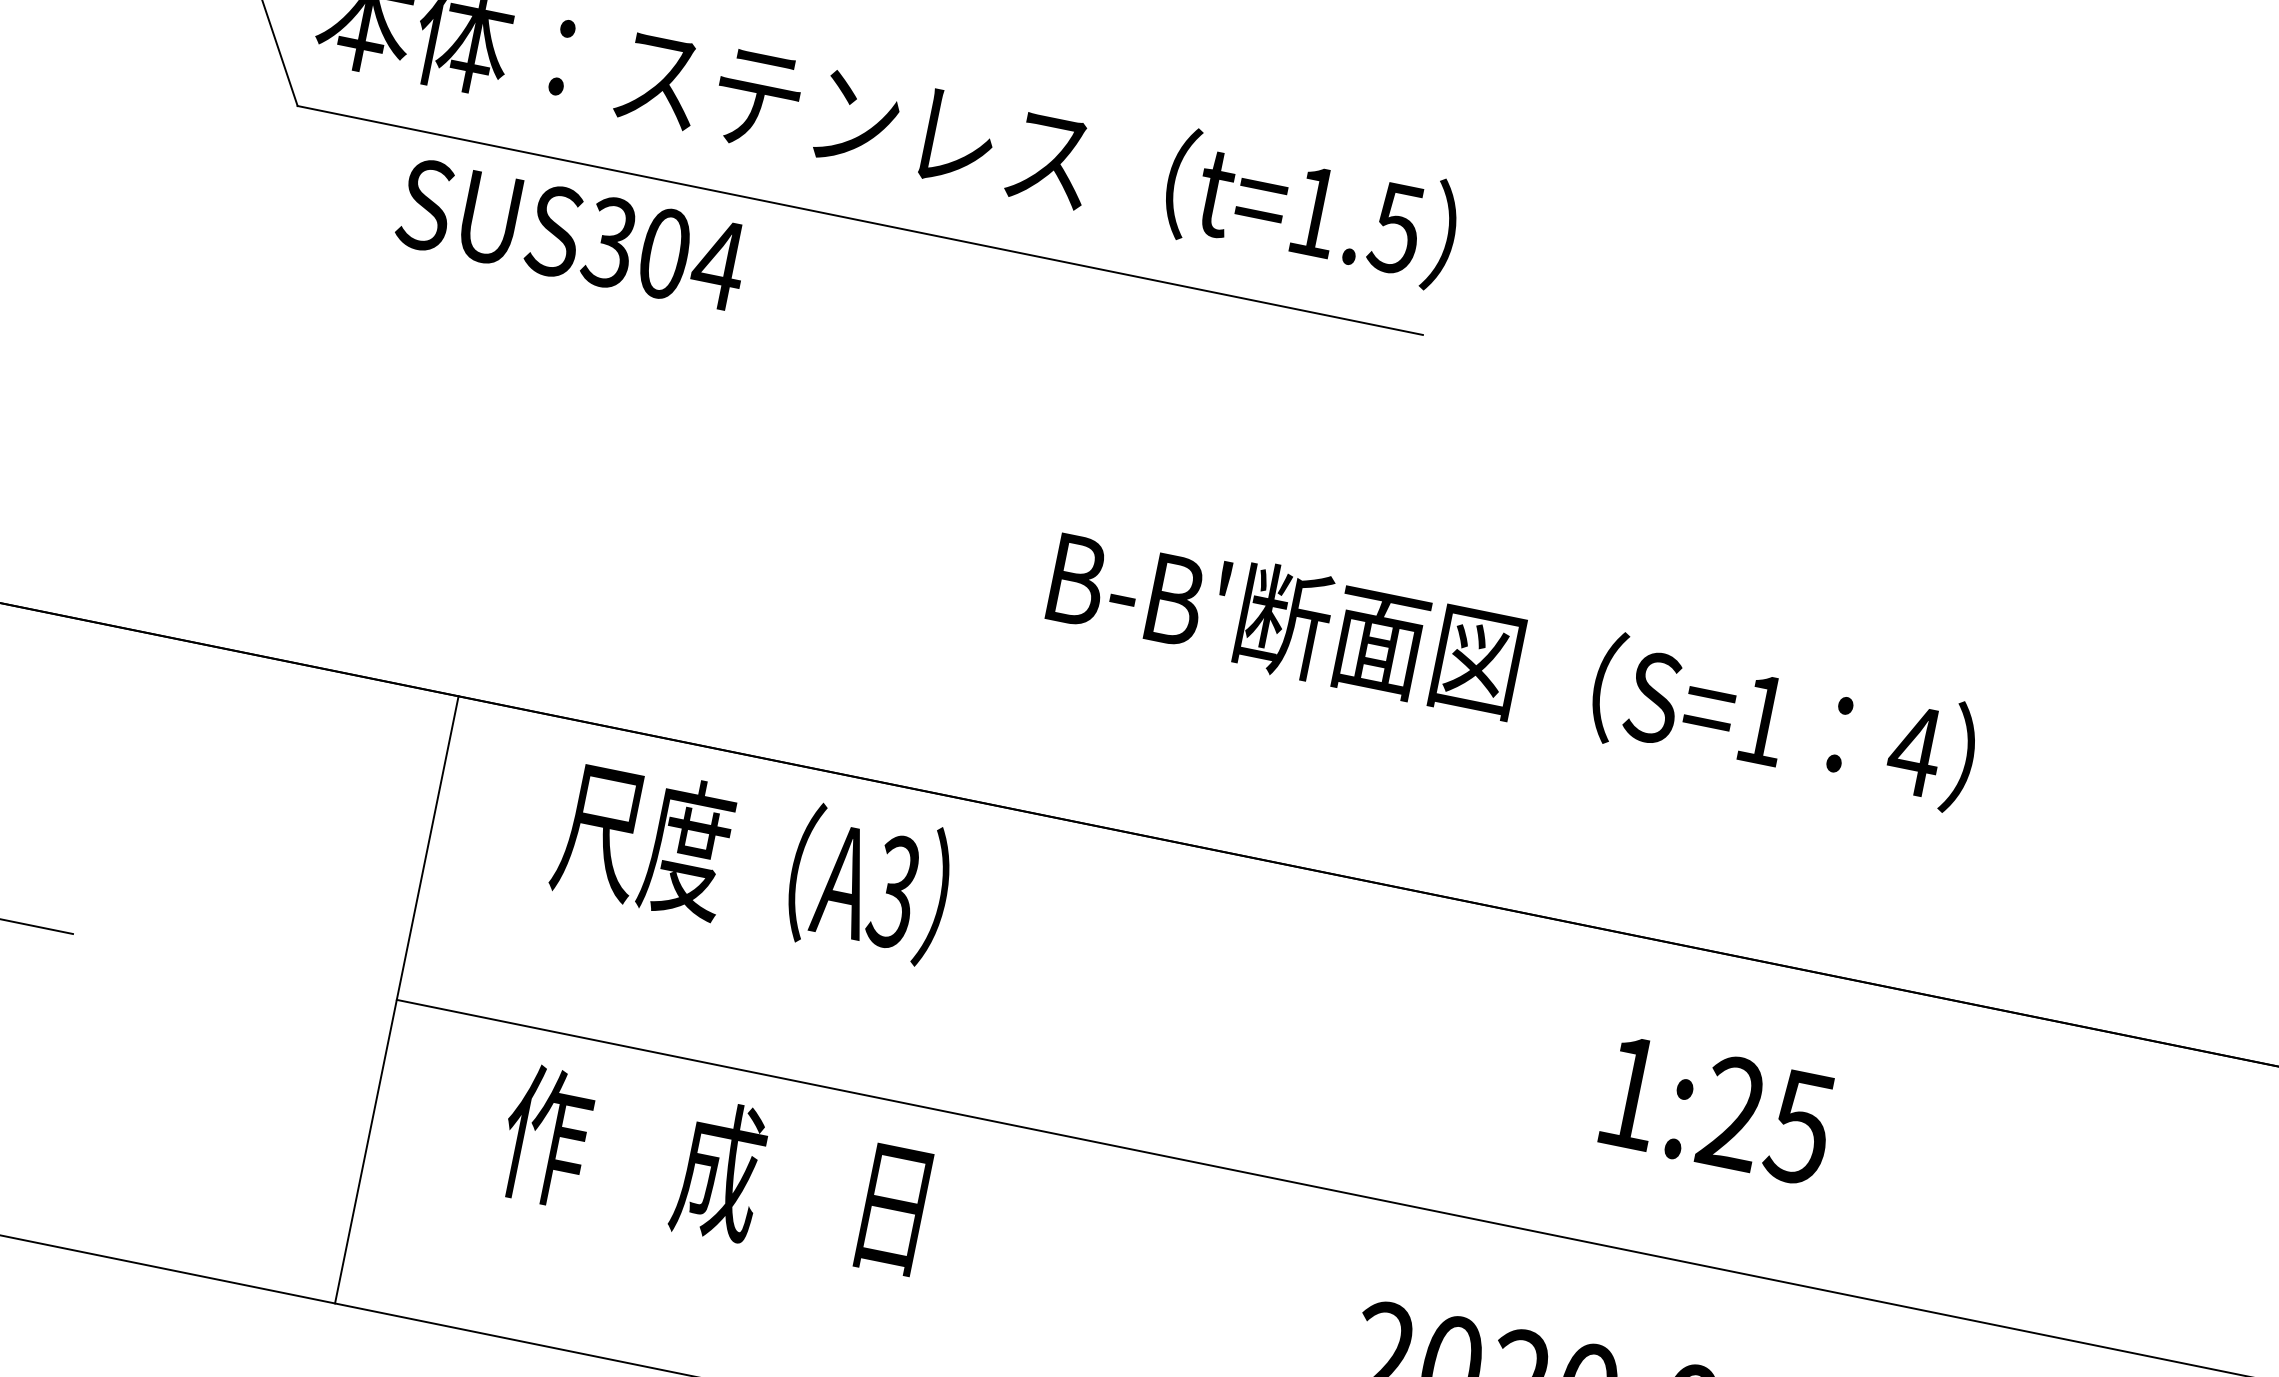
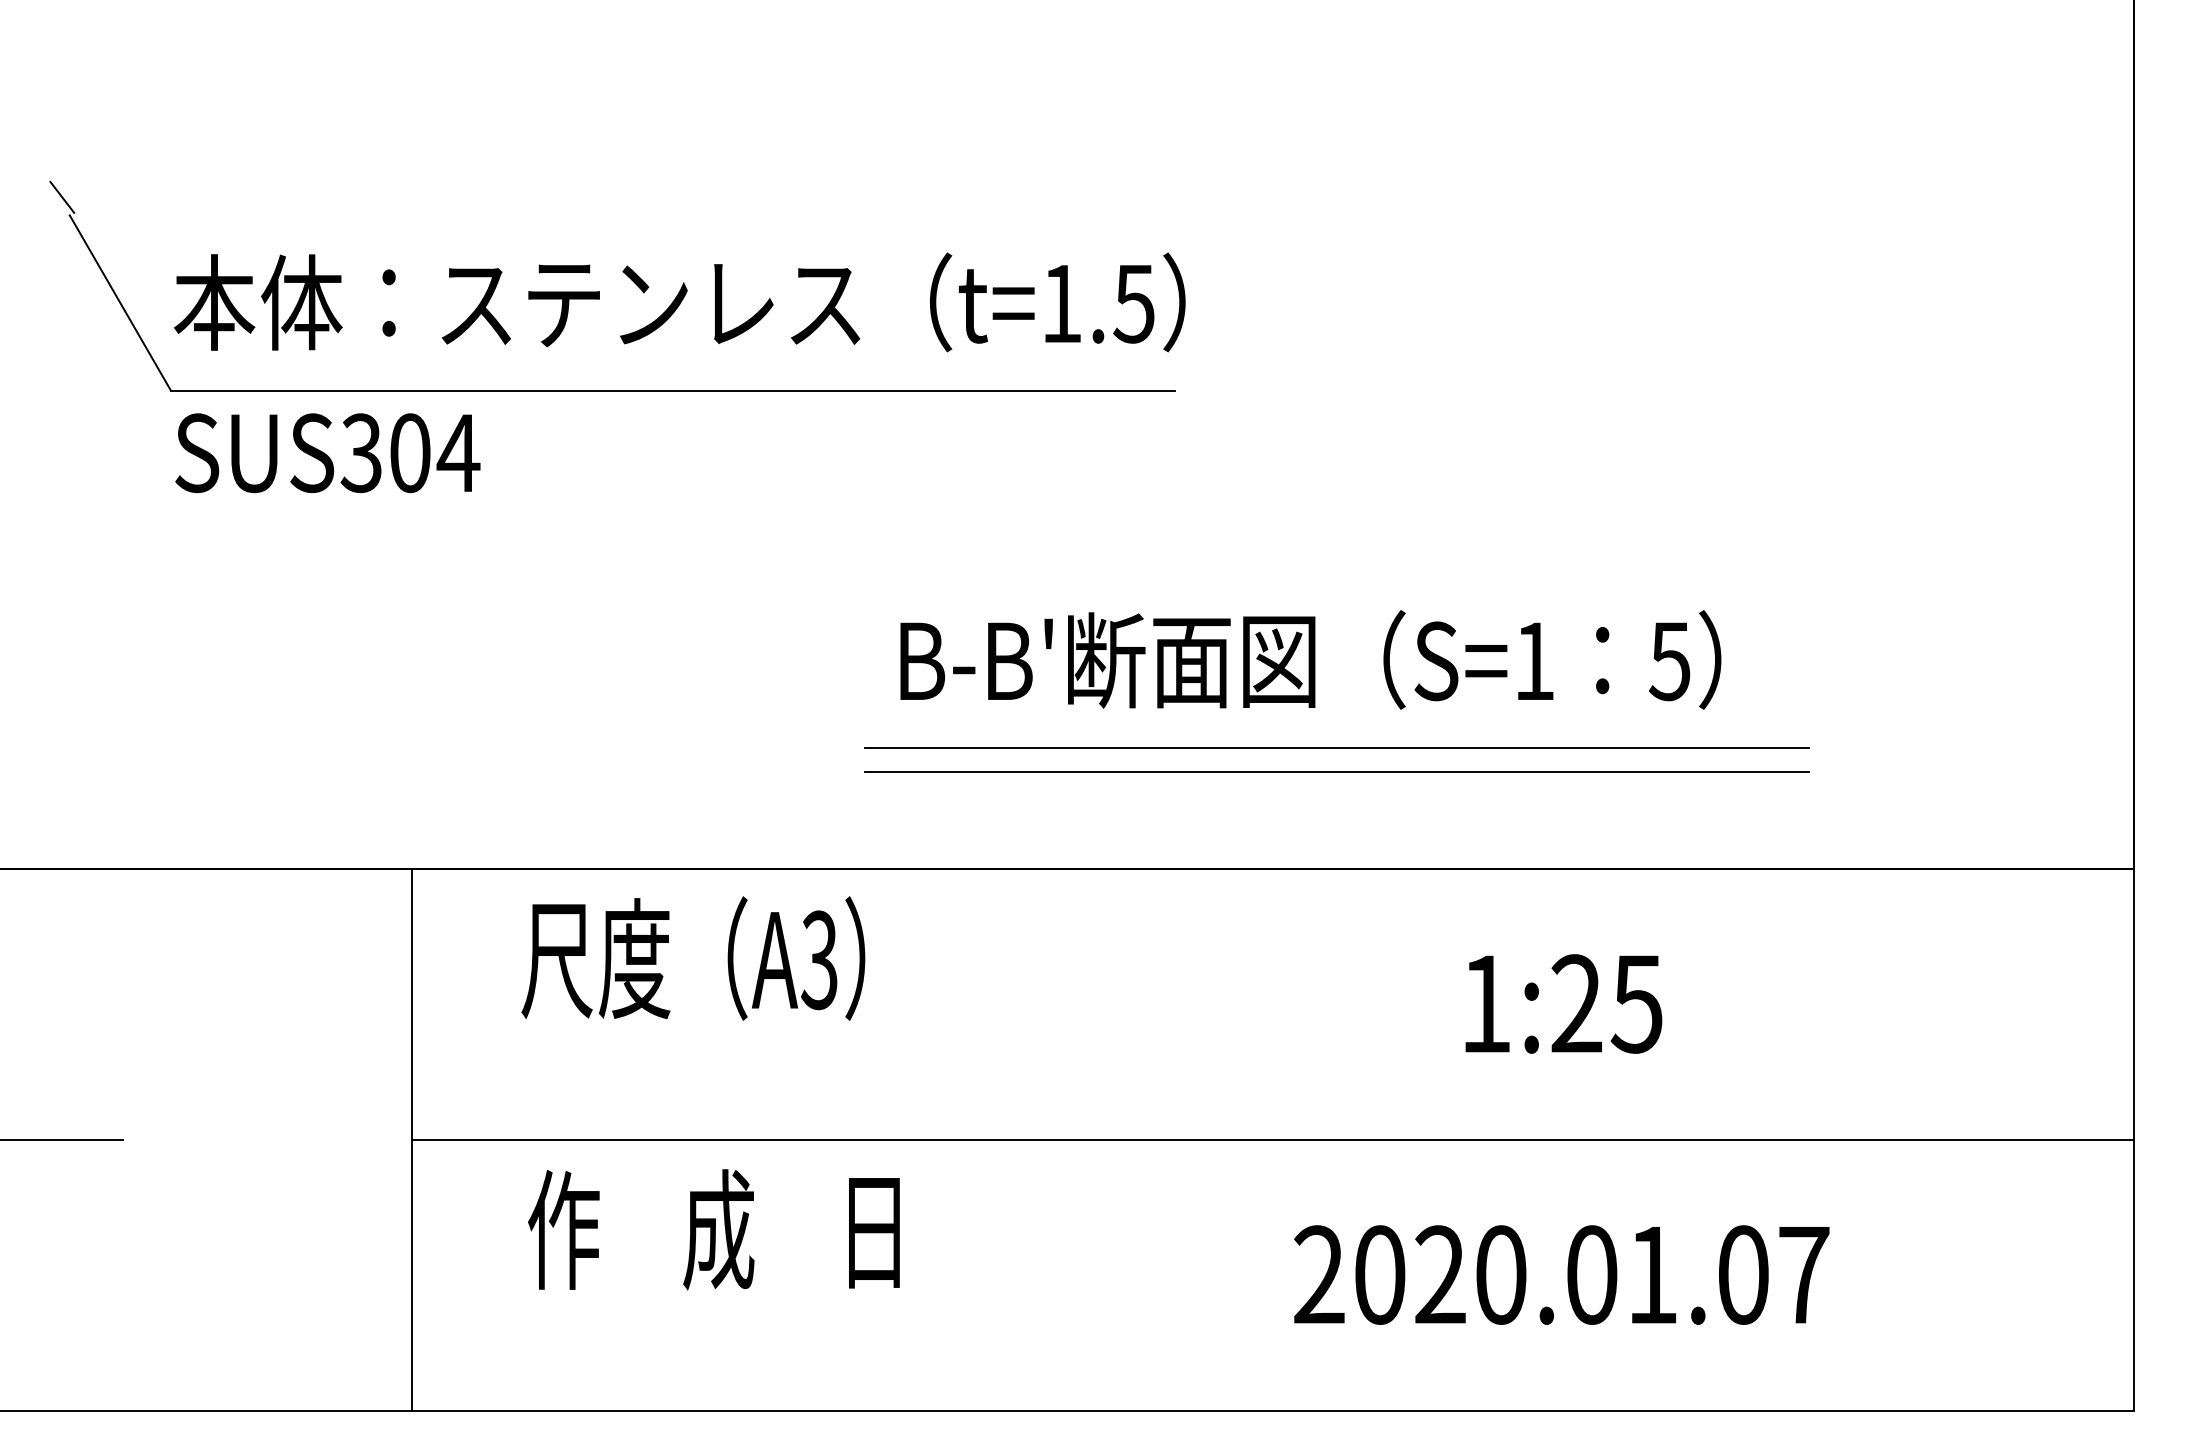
text: (571, 235) -> (327, 453), moved
text: (1914, 751) -> (1669, 661), 4 -> 5
line: (1521, 772) -> (1336, 748), added
line: (1516, 799) -> (1336, 772), added

